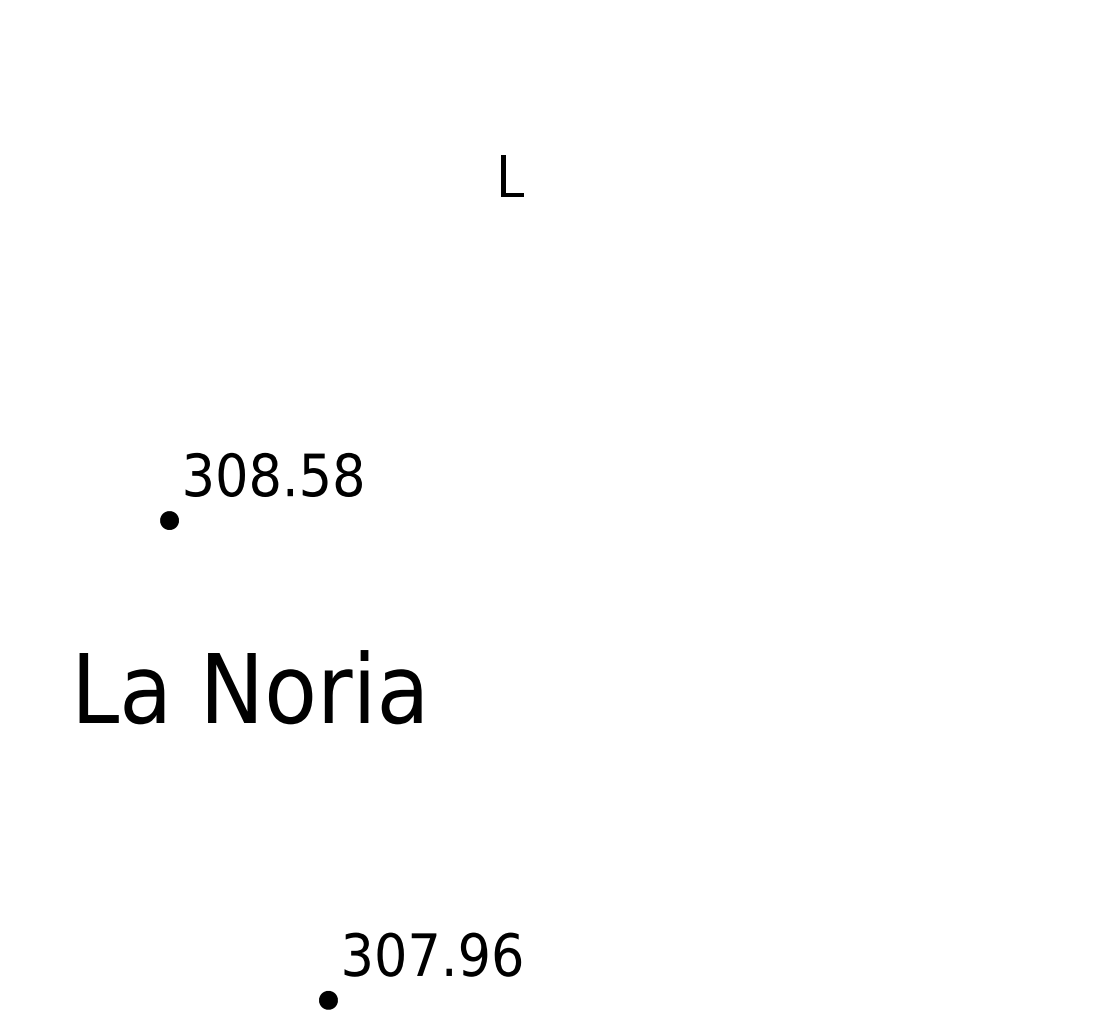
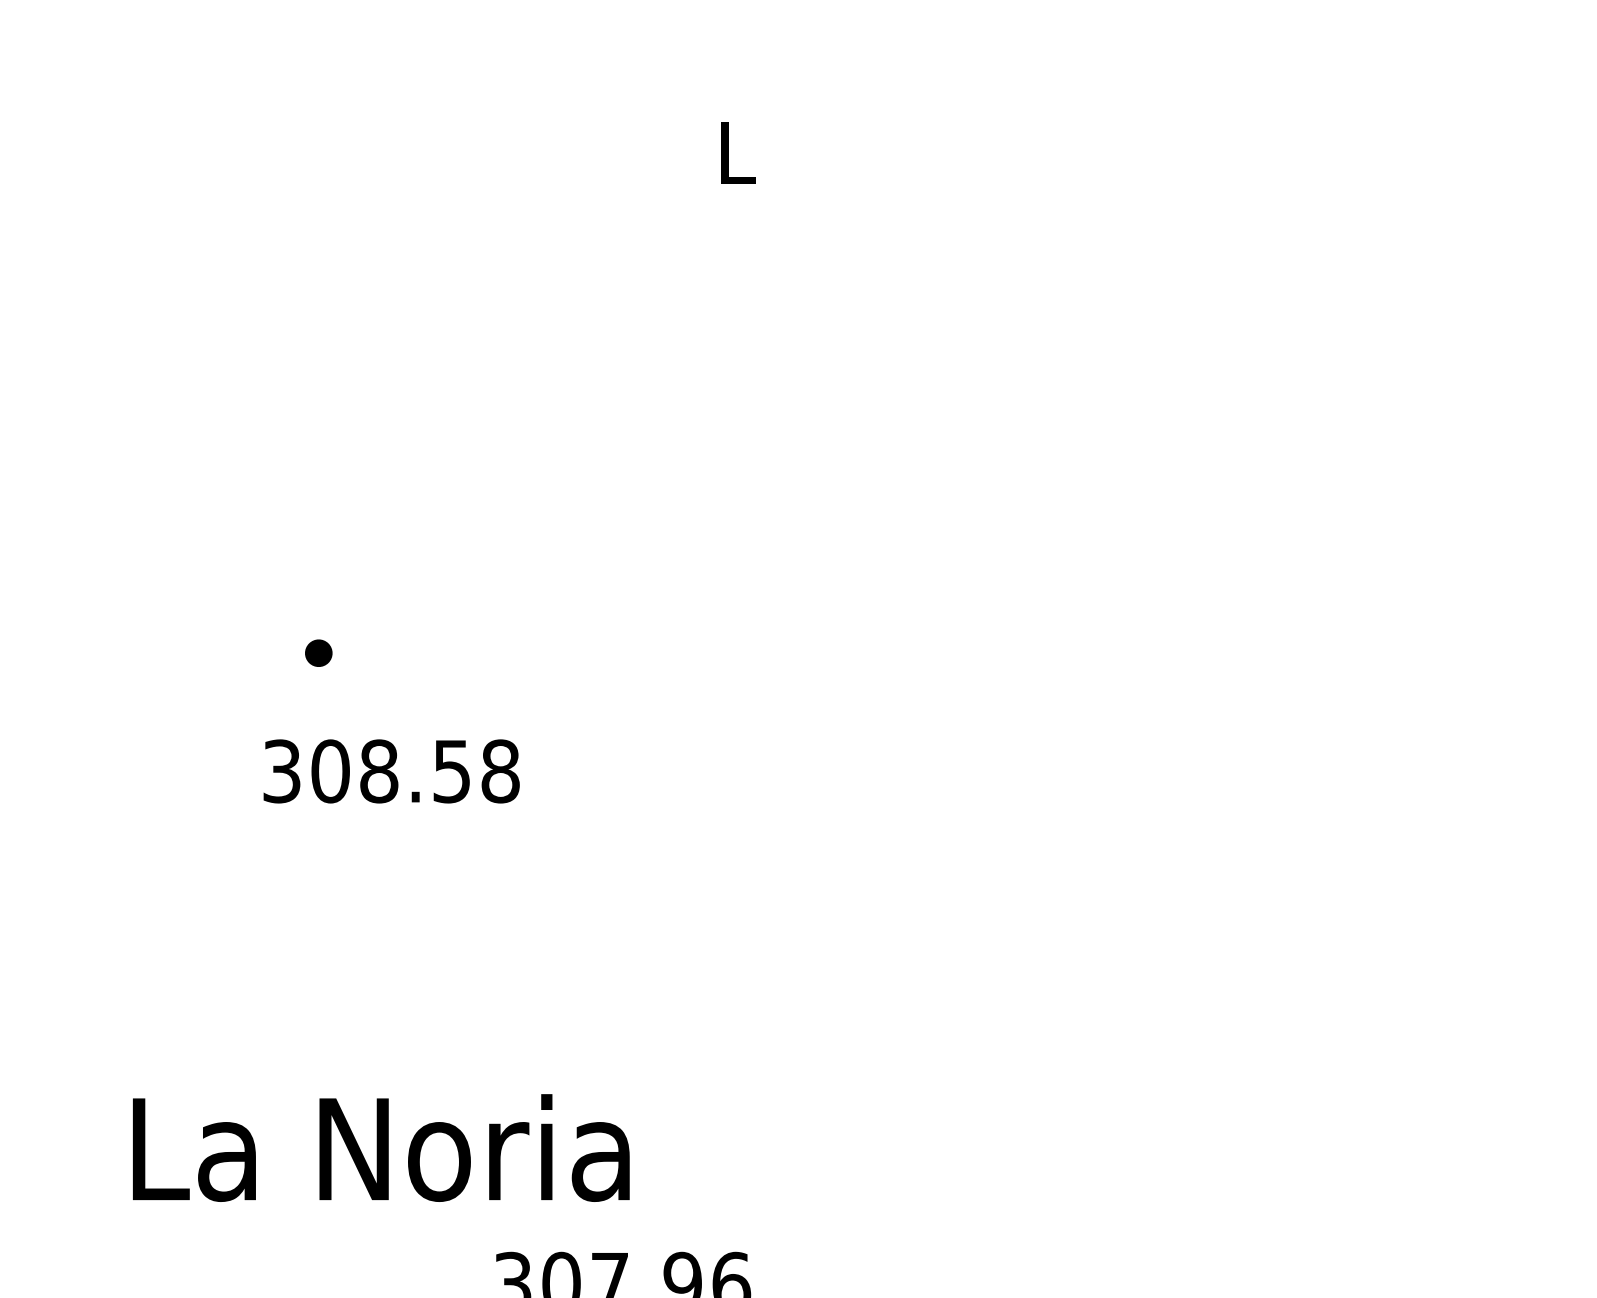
text: (273, 474) -> (391, 770), moved
part: (169, 520) -> (318, 653), moved
text: (250, 687) -> (381, 1148), moved

